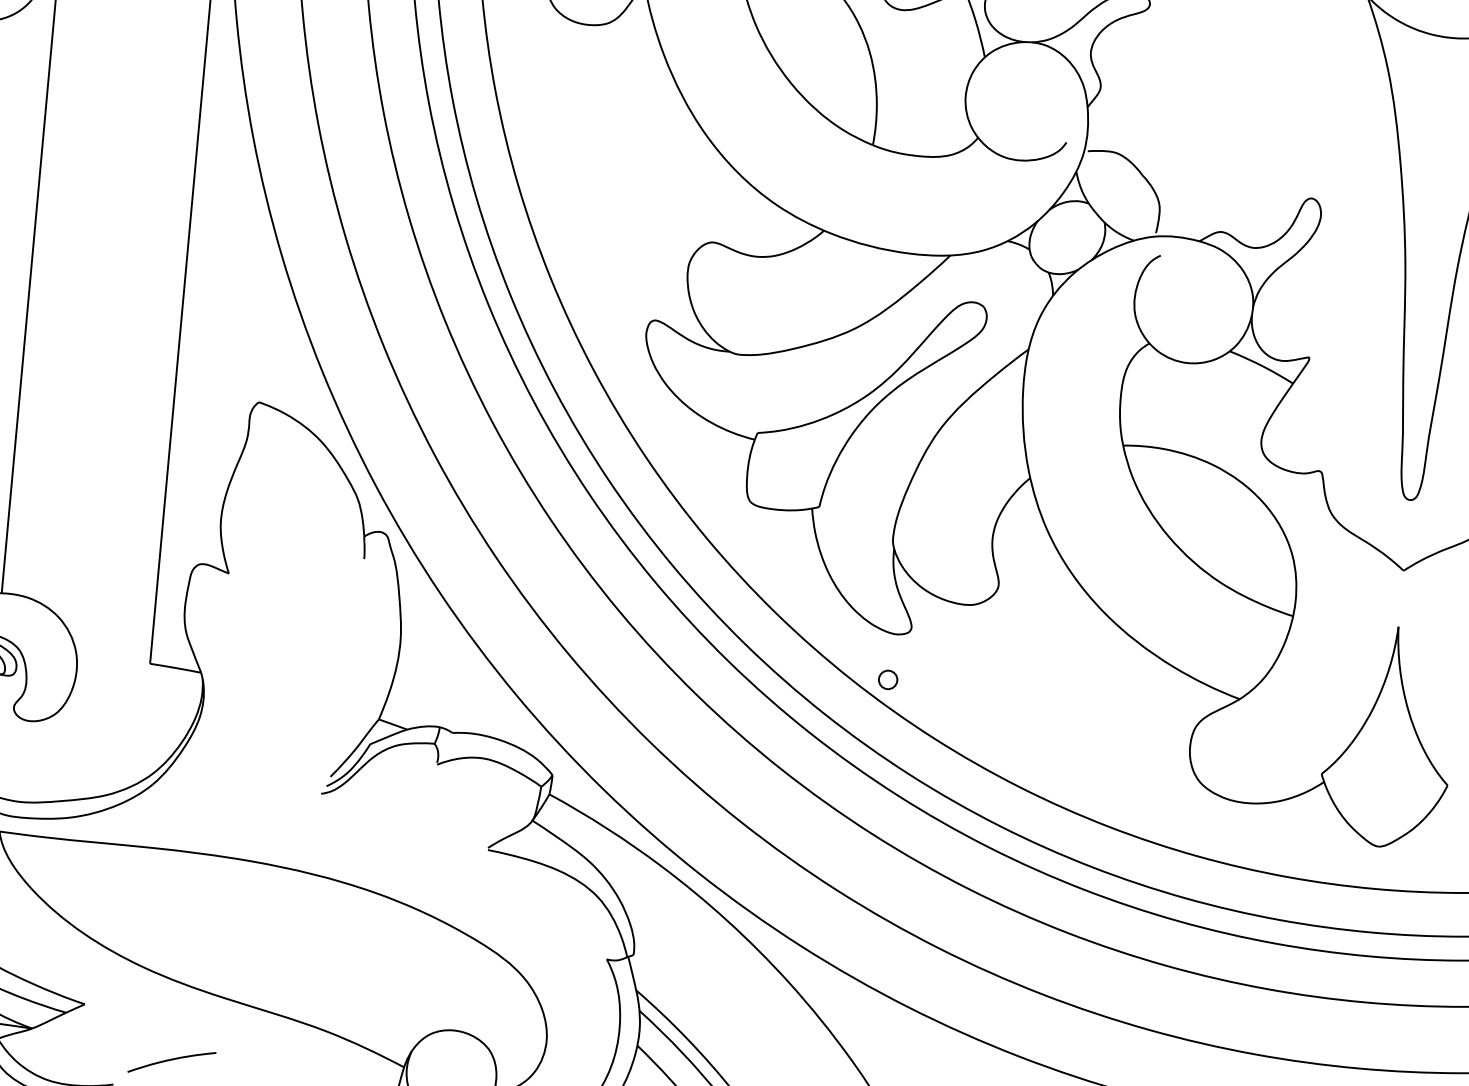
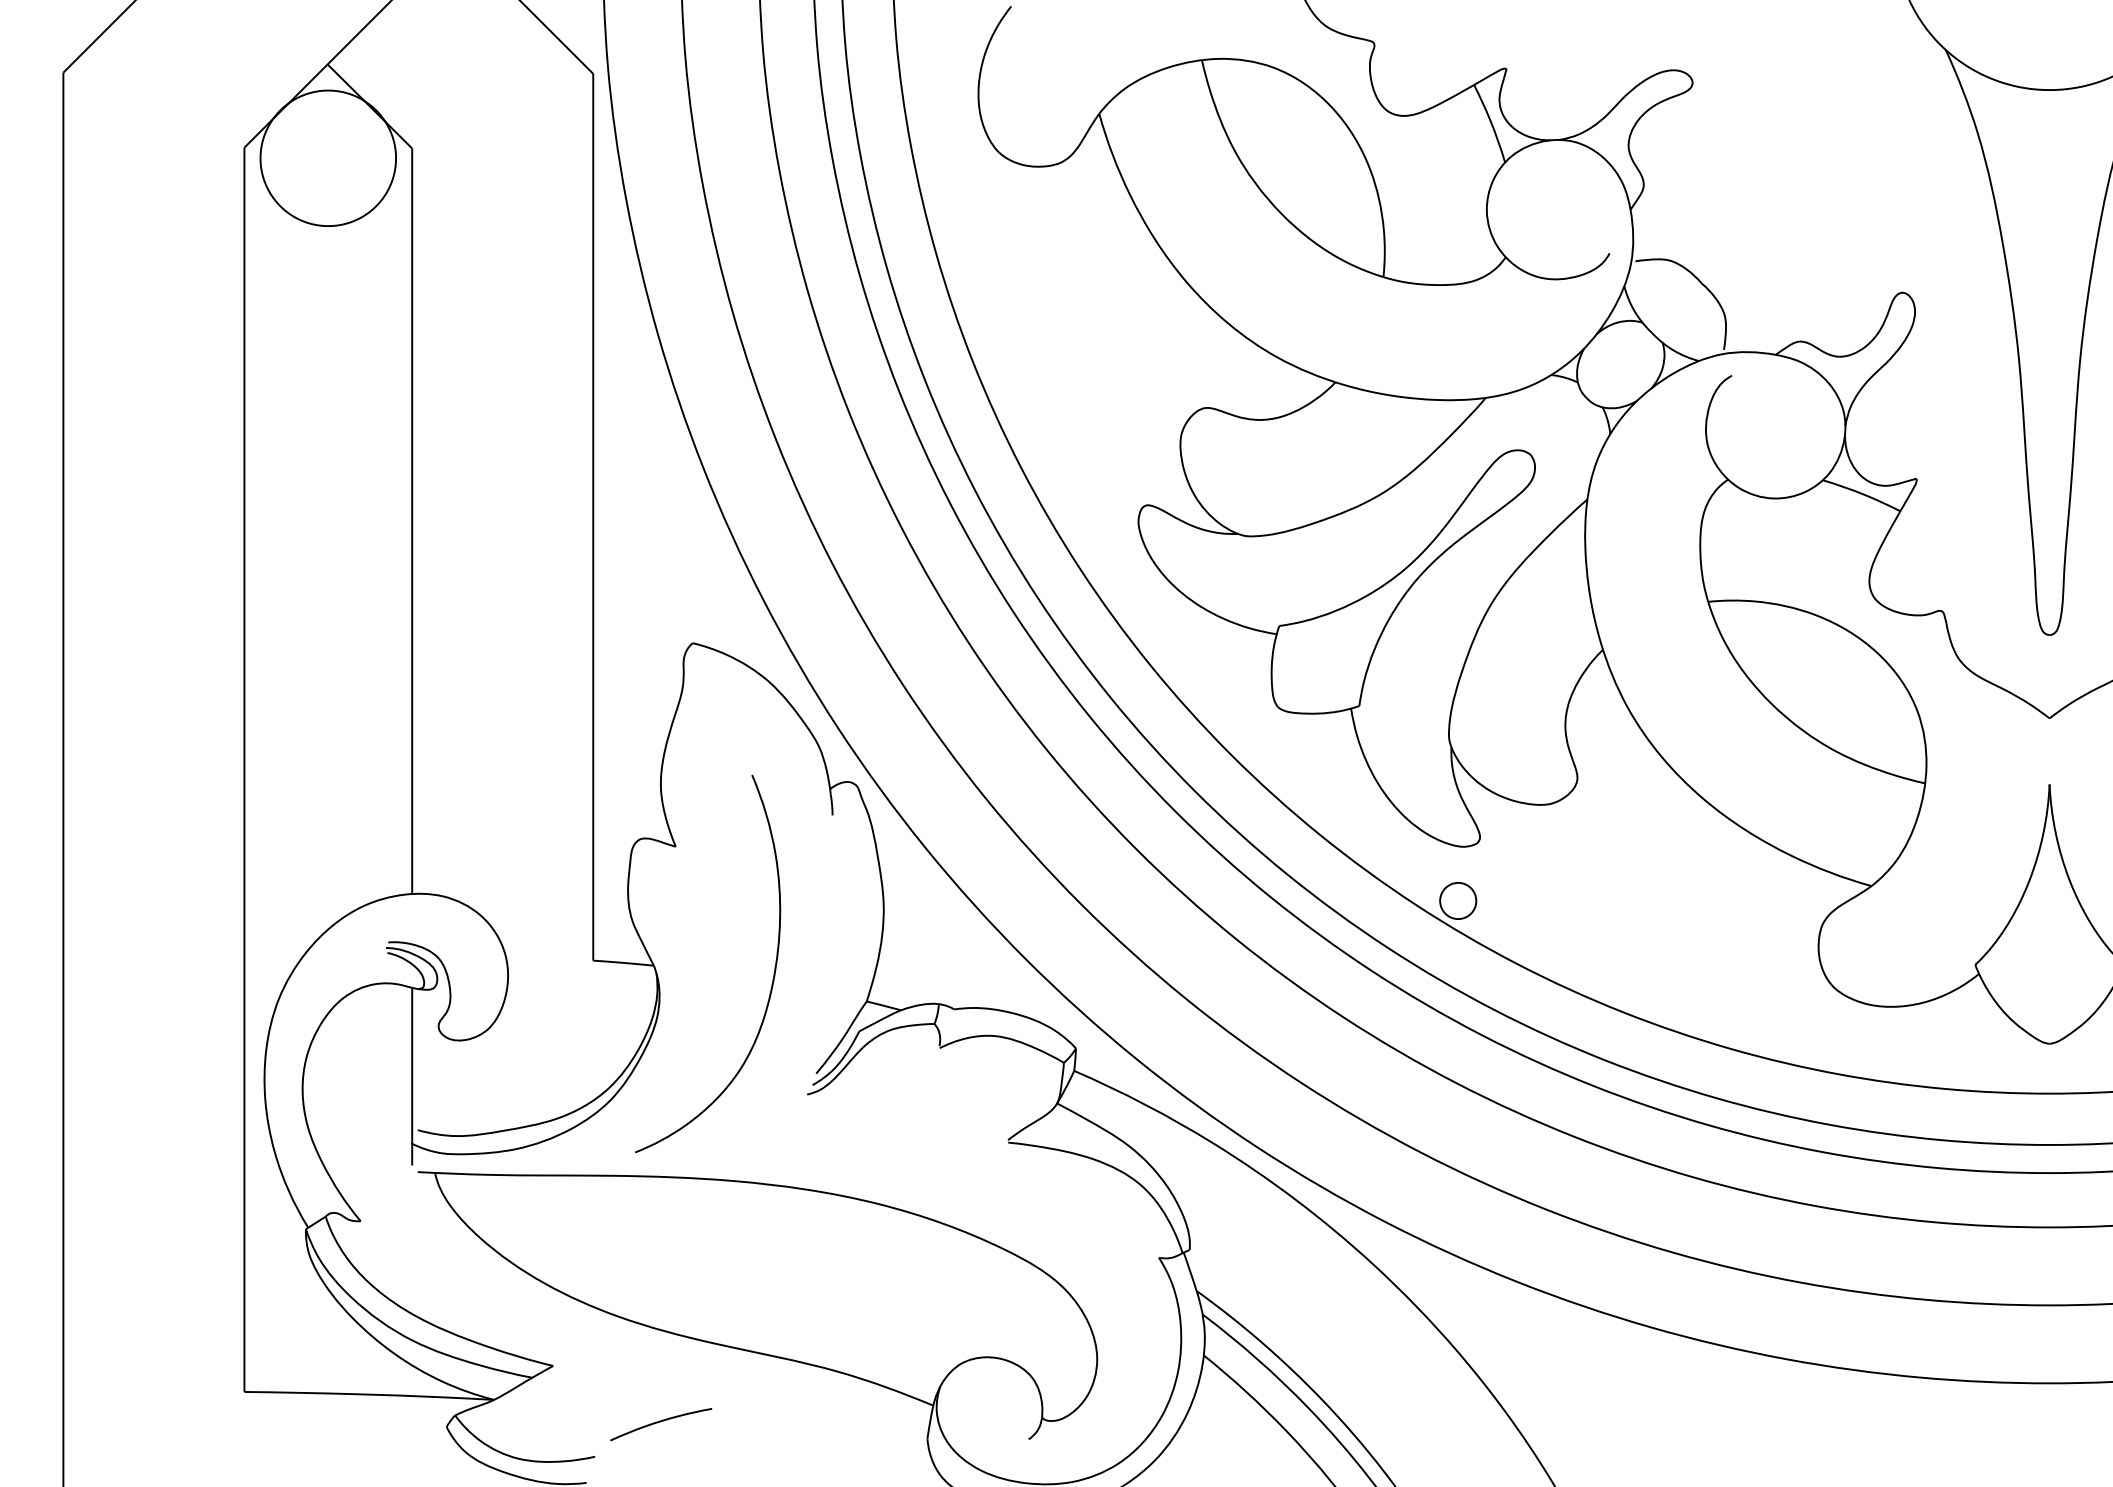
circle: (888, 679) -> (1458, 900), size x1.67
curve: (300, 692) -> (772, 978), added

